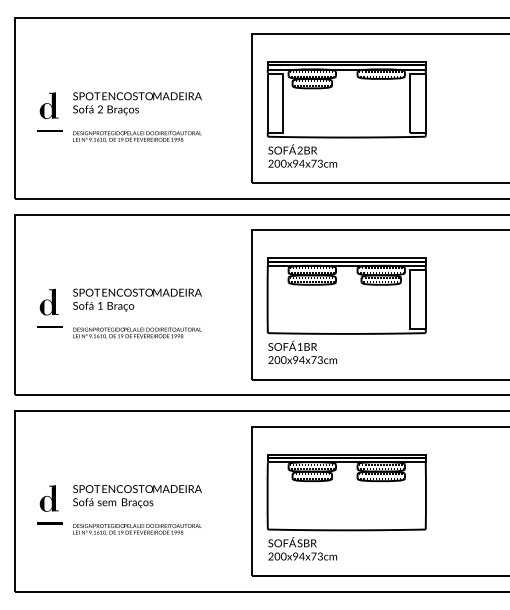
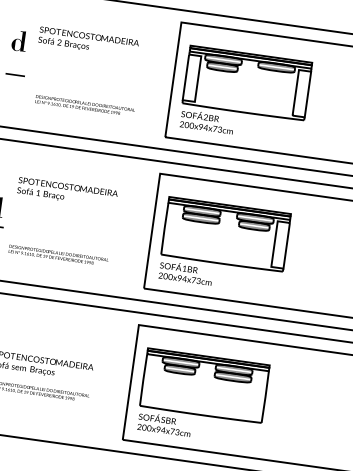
text: (137, 103) -> (88, 41), moved
part: (48, 105) -> (18, 40), moved
text: (137, 136) -> (85, 105), moved
text: (137, 299) -> (67, 192), moved
text: (137, 332) -> (58, 255), moved

